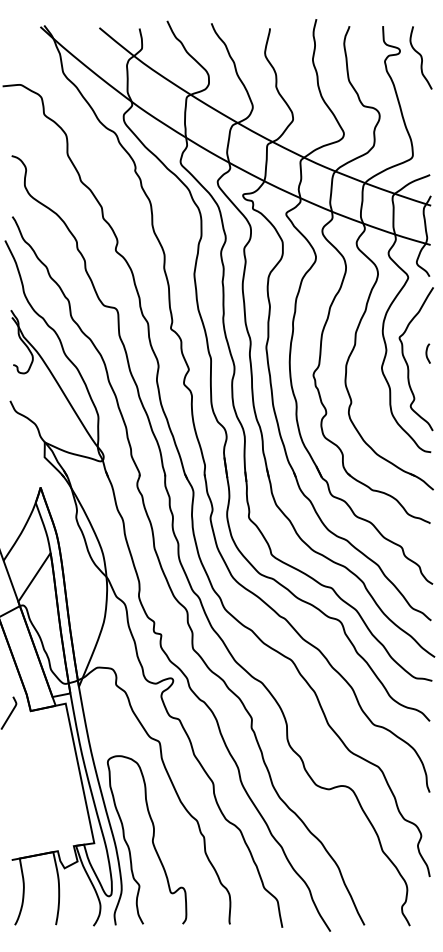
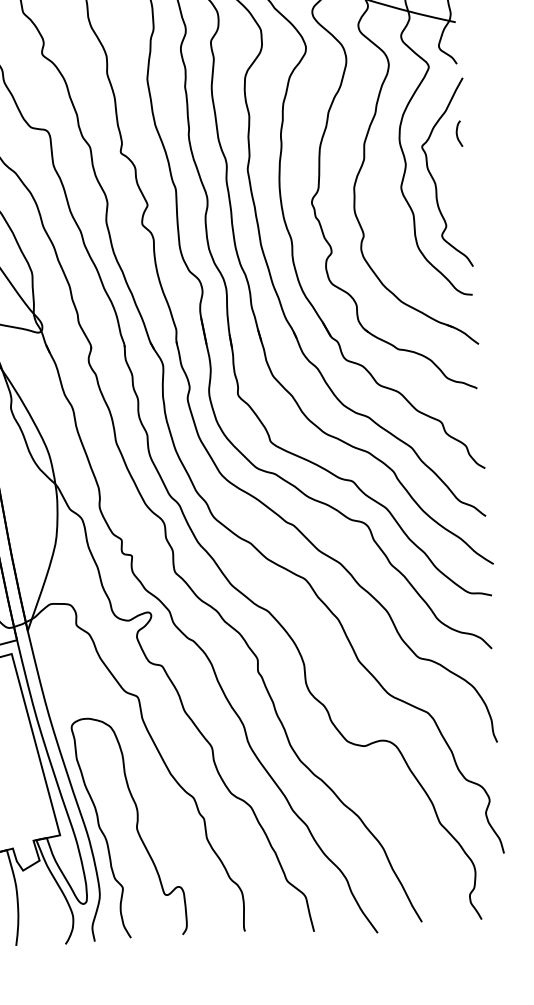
curve: (427, 353) -> (458, 133), moved

